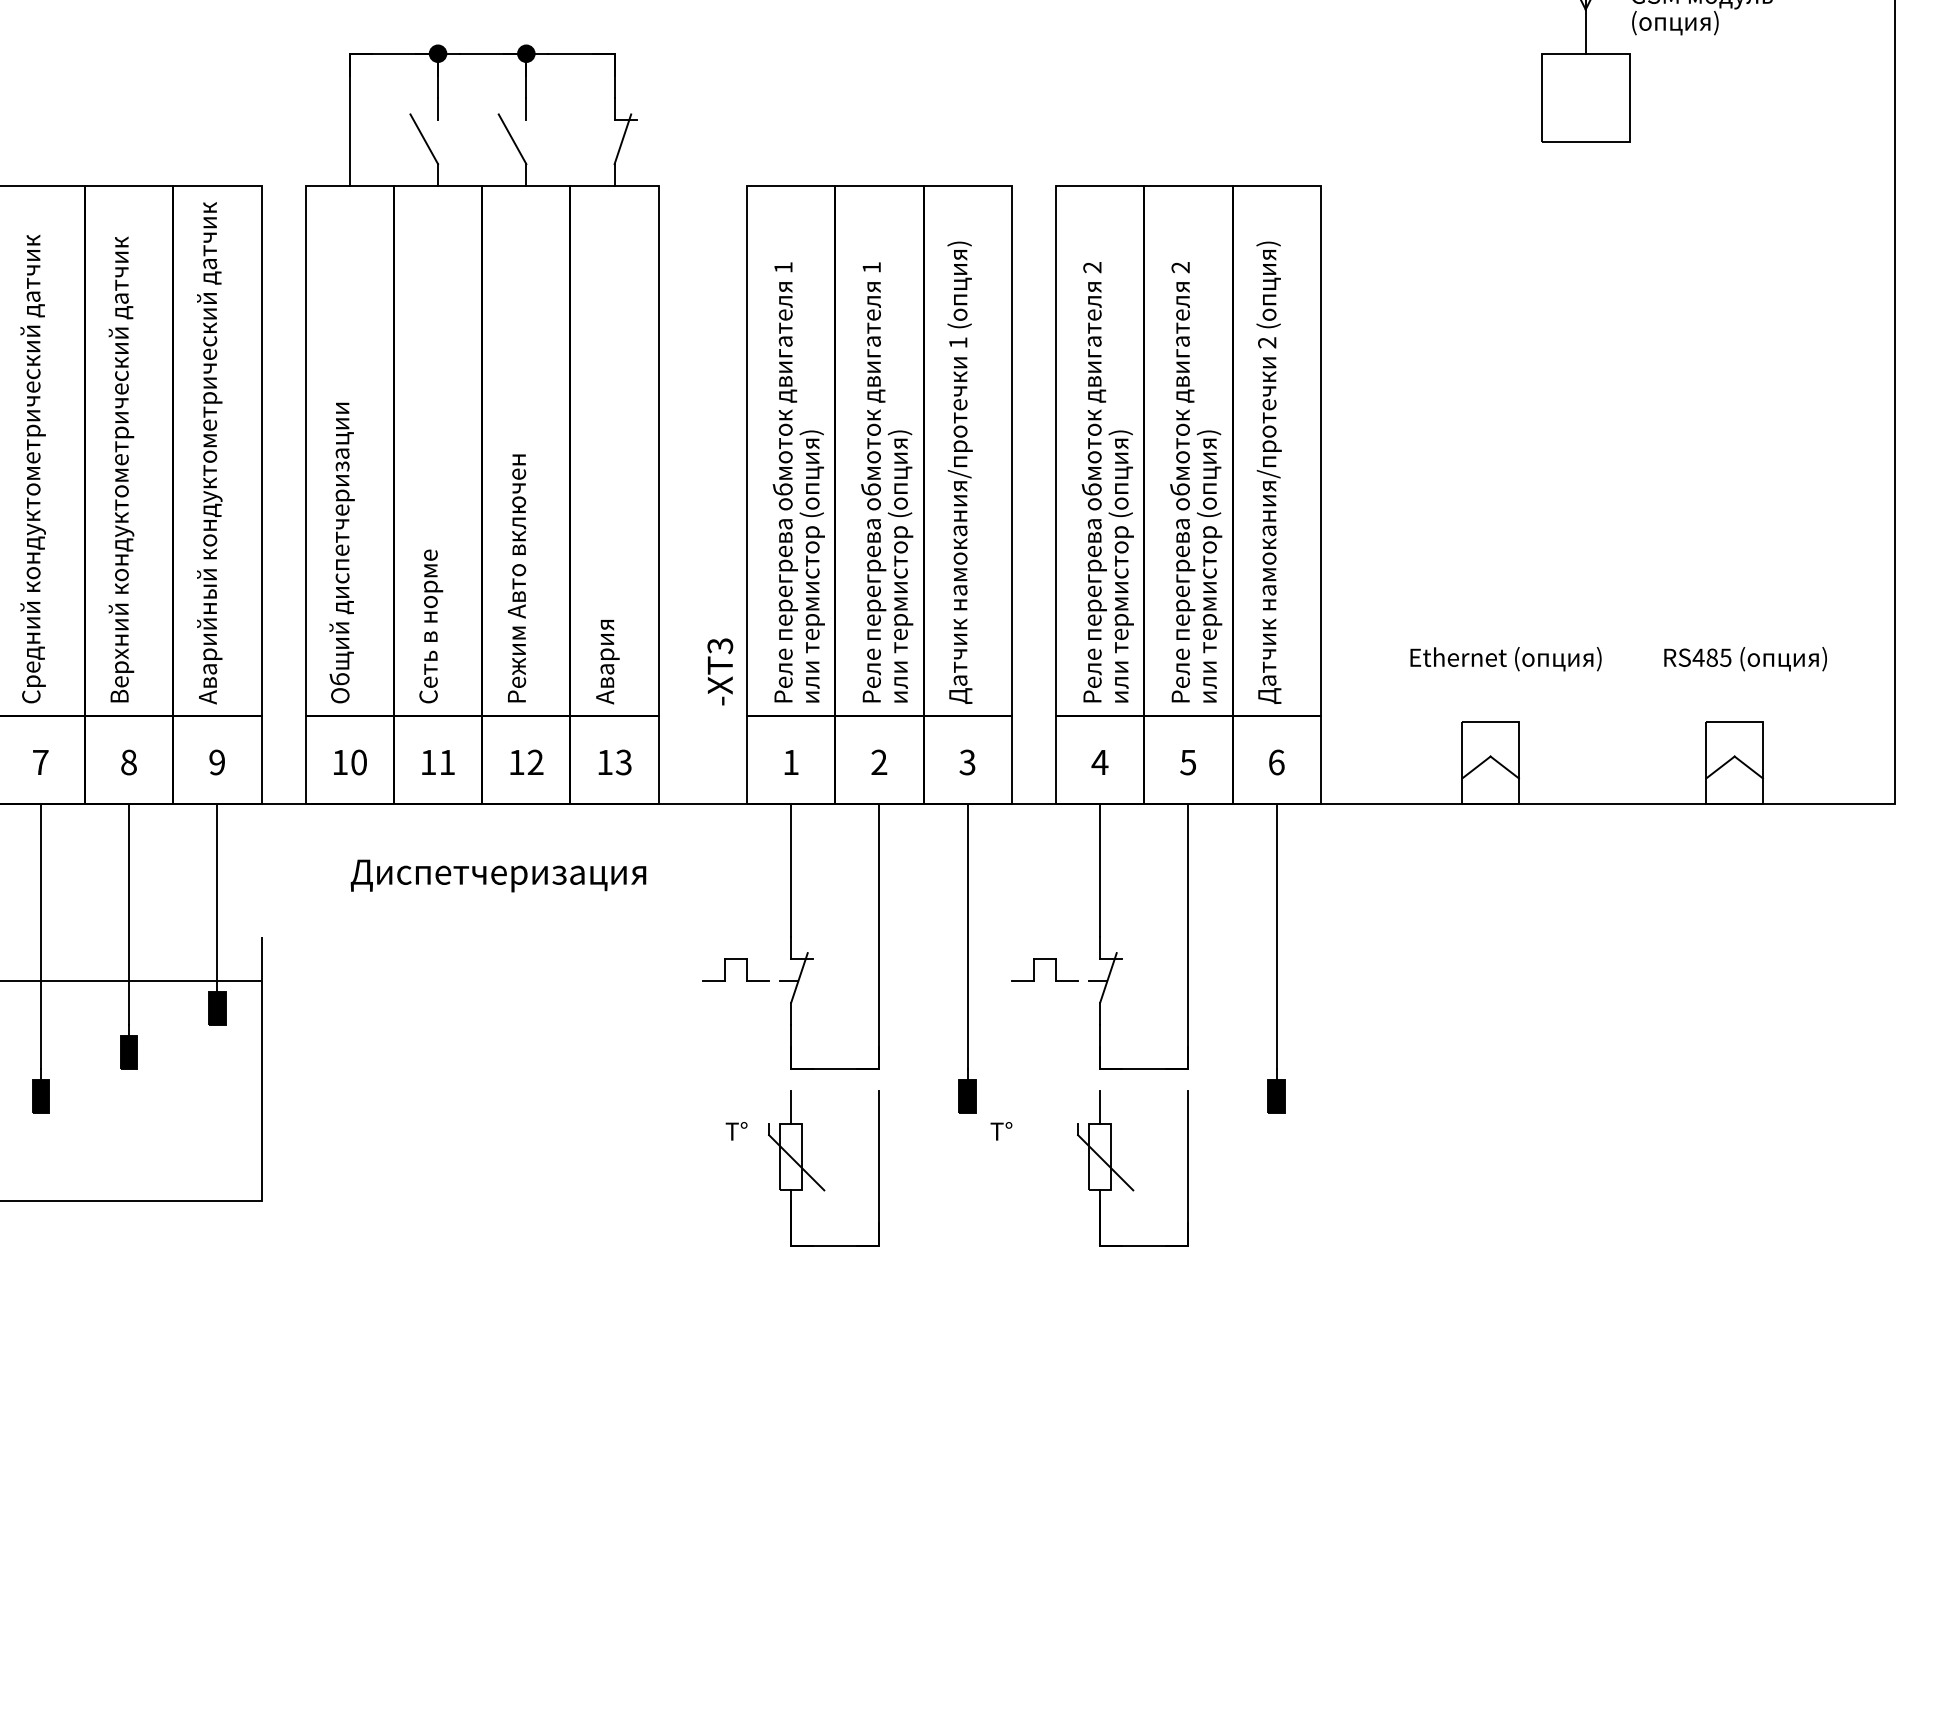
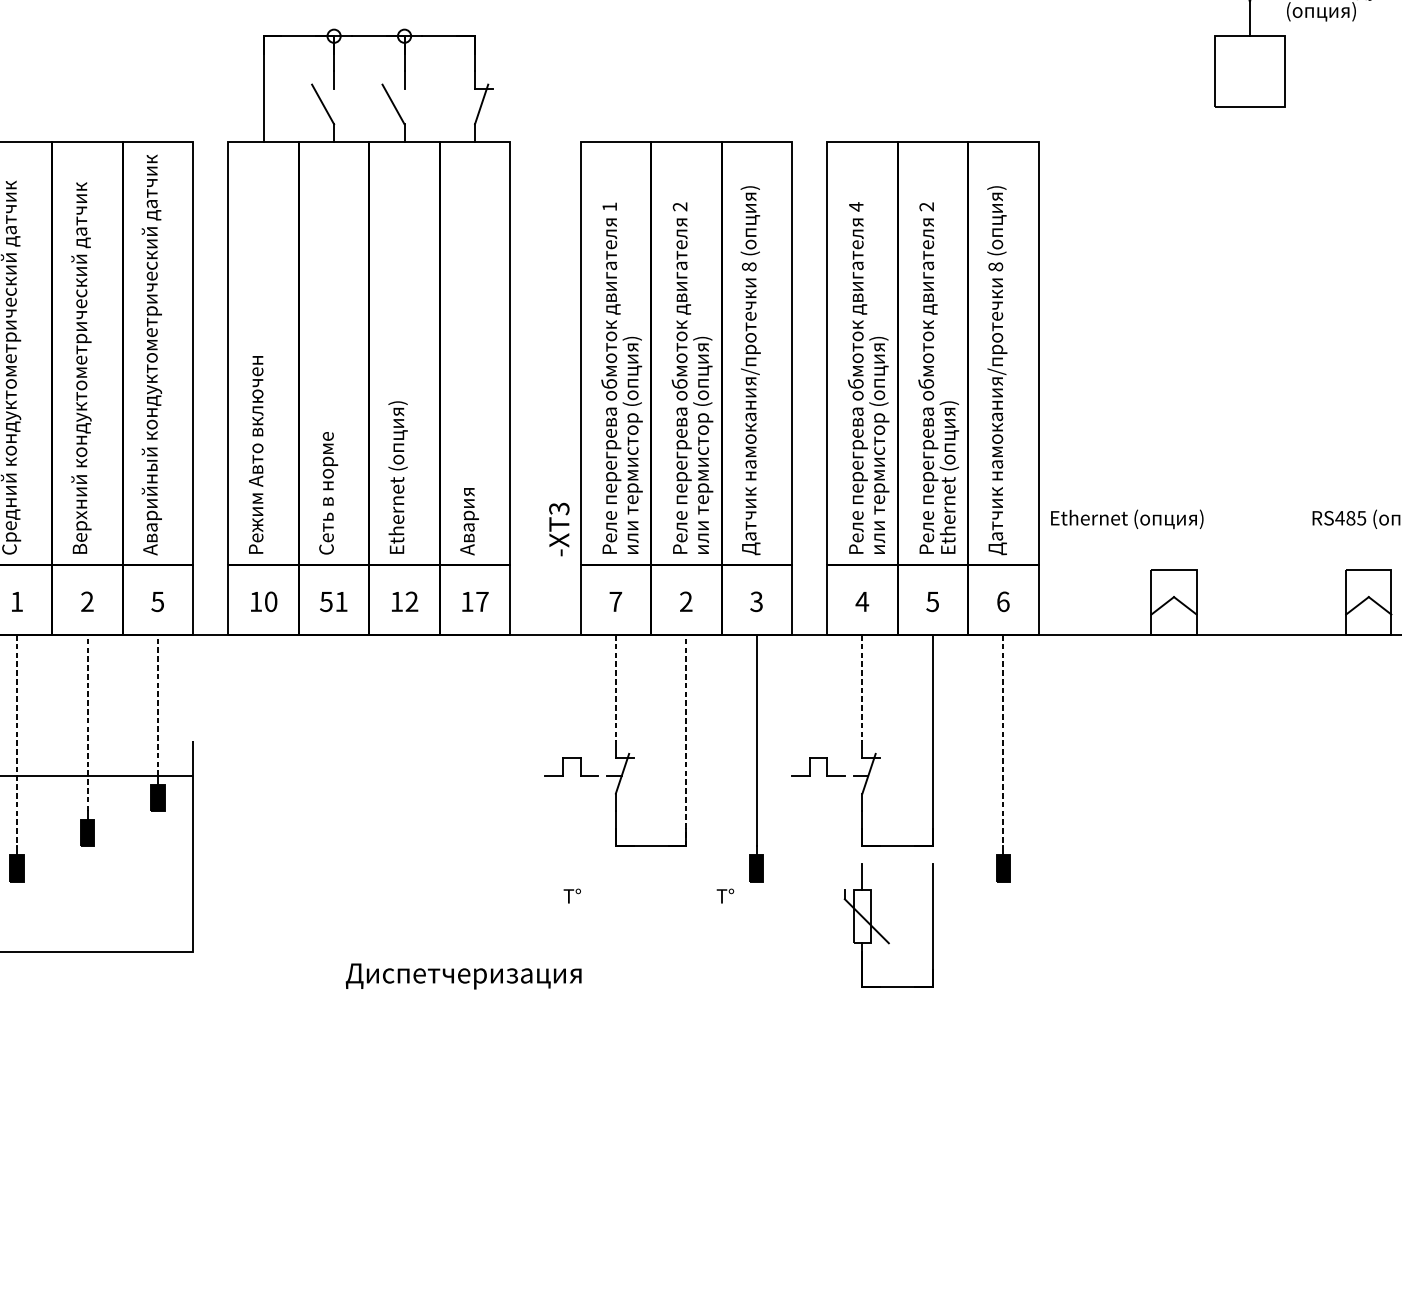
fill: (437, 53) -> (333, 36), removed
fill: (526, 53) -> (404, 36), removed
text: (871, 267) -> (679, 206), 1 -> 2
text: (1092, 267) -> (856, 206), 2 -> 4
text: (958, 342) -> (749, 266), 1 -> 8
text: (1267, 342) -> (995, 266), 2 -> 8
text: (341, 552) -> (257, 434), Общий диспетчеризации -> Режим Авто включен
text: (1209, 566) -> (949, 445), или термистор (опция) -> Ethernet (опция)
text: (518, 576) -> (398, 453), Режим Авто включен -> Ethernet (опция)
text: (1505, 659) -> (1126, 519), moved
text: (40, 762) -> (16, 601), 7 -> 1
text: (128, 762) -> (87, 601), 8 -> 2
text: (216, 762) -> (157, 601), 9 -> 5
text: (428, 762) -> (326, 601), 11 -> 51
text: (623, 762) -> (482, 601), 13 -> 17
text: (790, 762) -> (615, 601), 1 -> 7
line: (791, 870) -> (616, 688), solid -> dashed
line: (1100, 870) -> (862, 688), solid -> dashed
text: (498, 875) -> (463, 976), moved
line: (217, 891) -> (158, 704), solid -> dashed
line: (129, 913) -> (87, 722), solid -> dashed
line: (879, 936) -> (686, 740), solid -> dashed
line: (40, 937) -> (16, 741), solid -> dashed
line: (1276, 937) -> (1003, 741), solid -> dashed
text: (1001, 1131) -> (725, 896), moved
part: (813, 1178) -> (633, 933), removed

